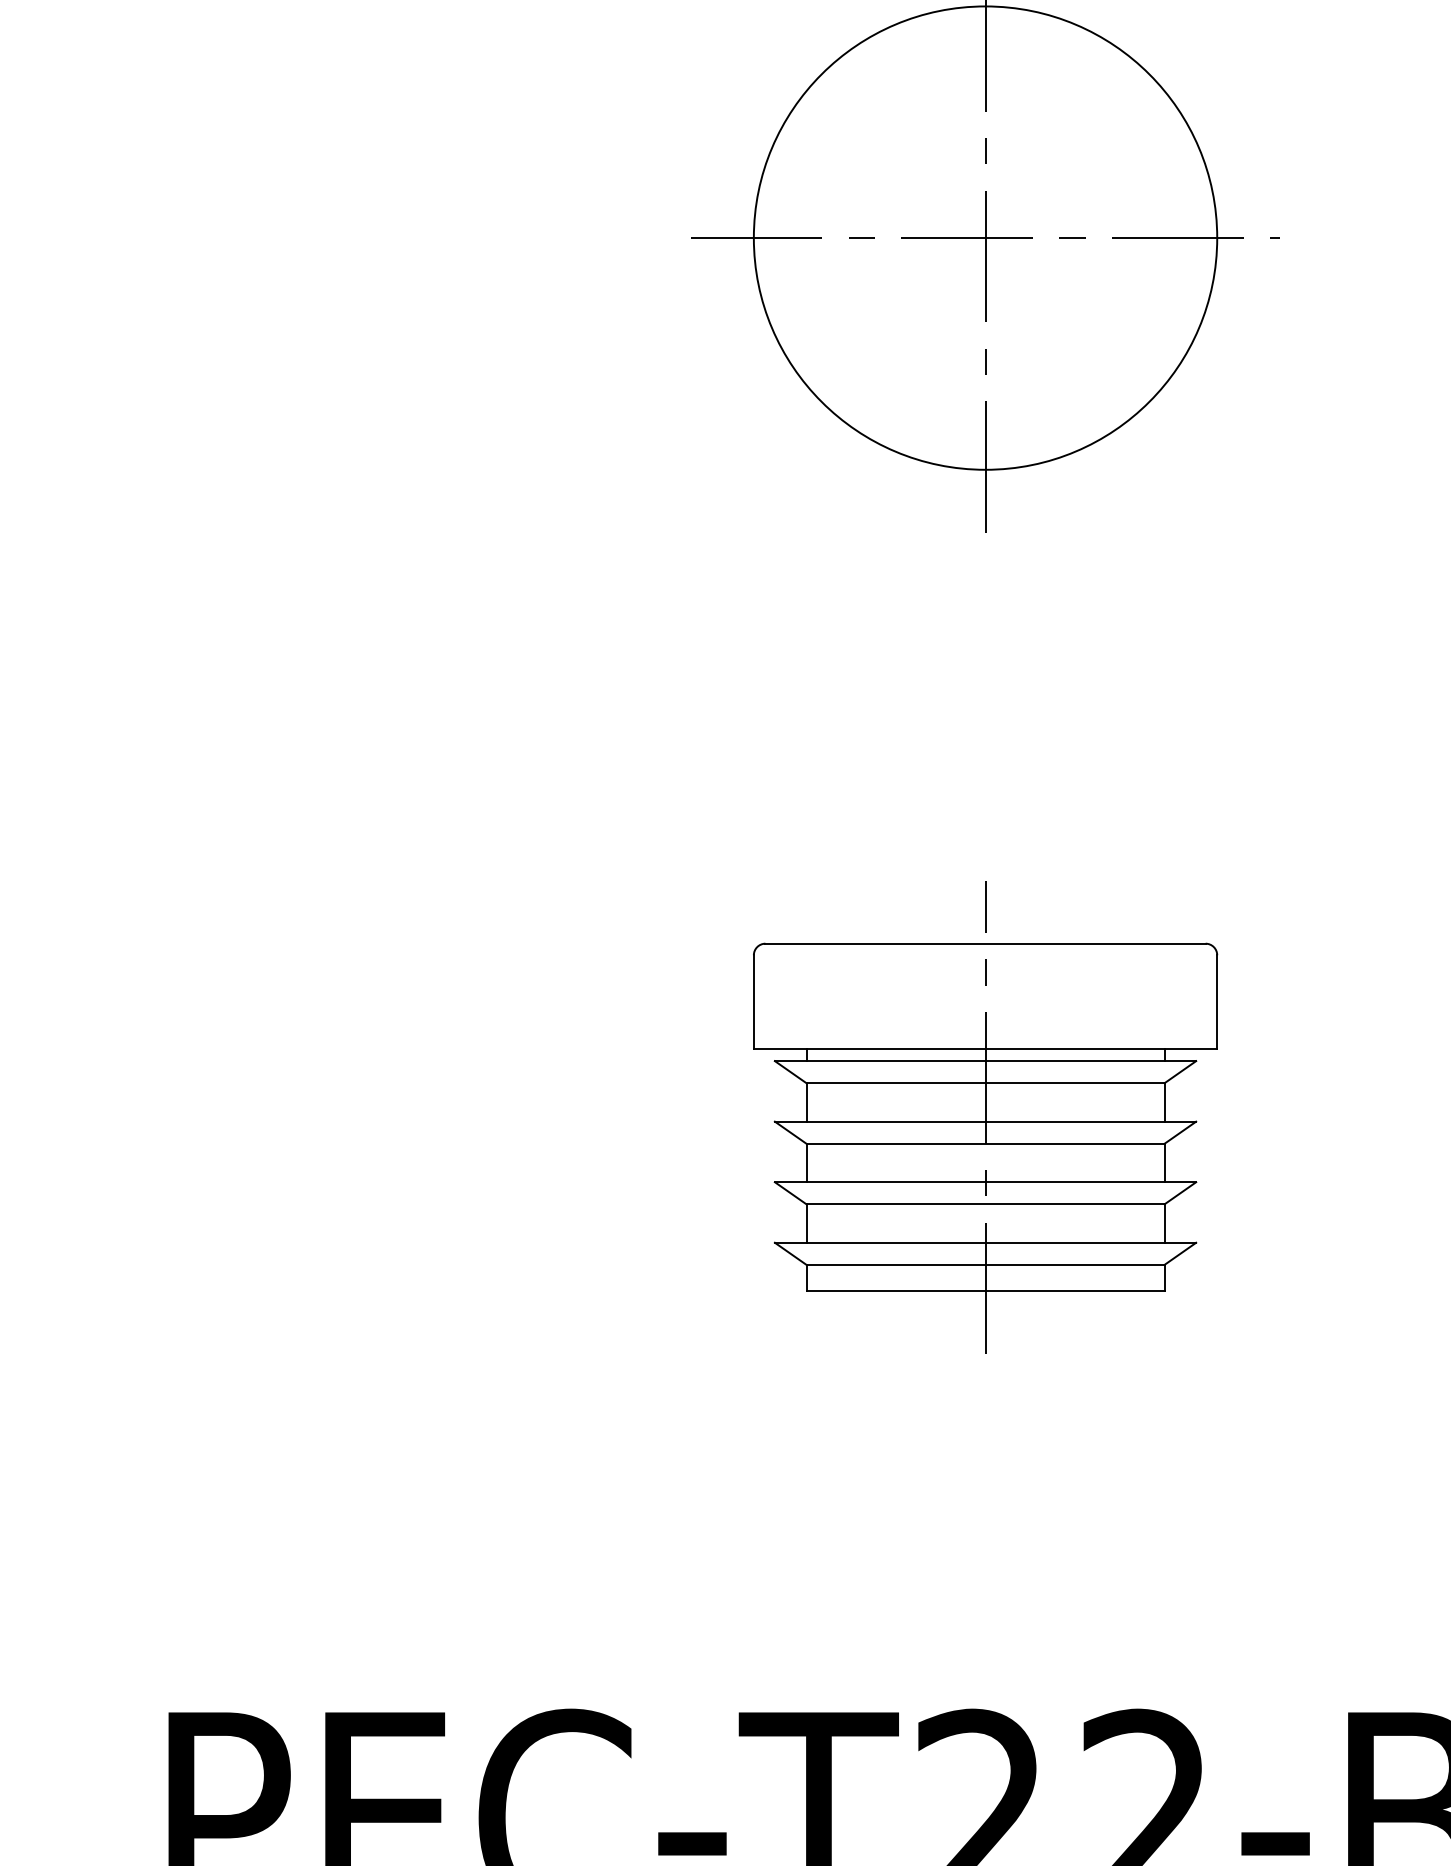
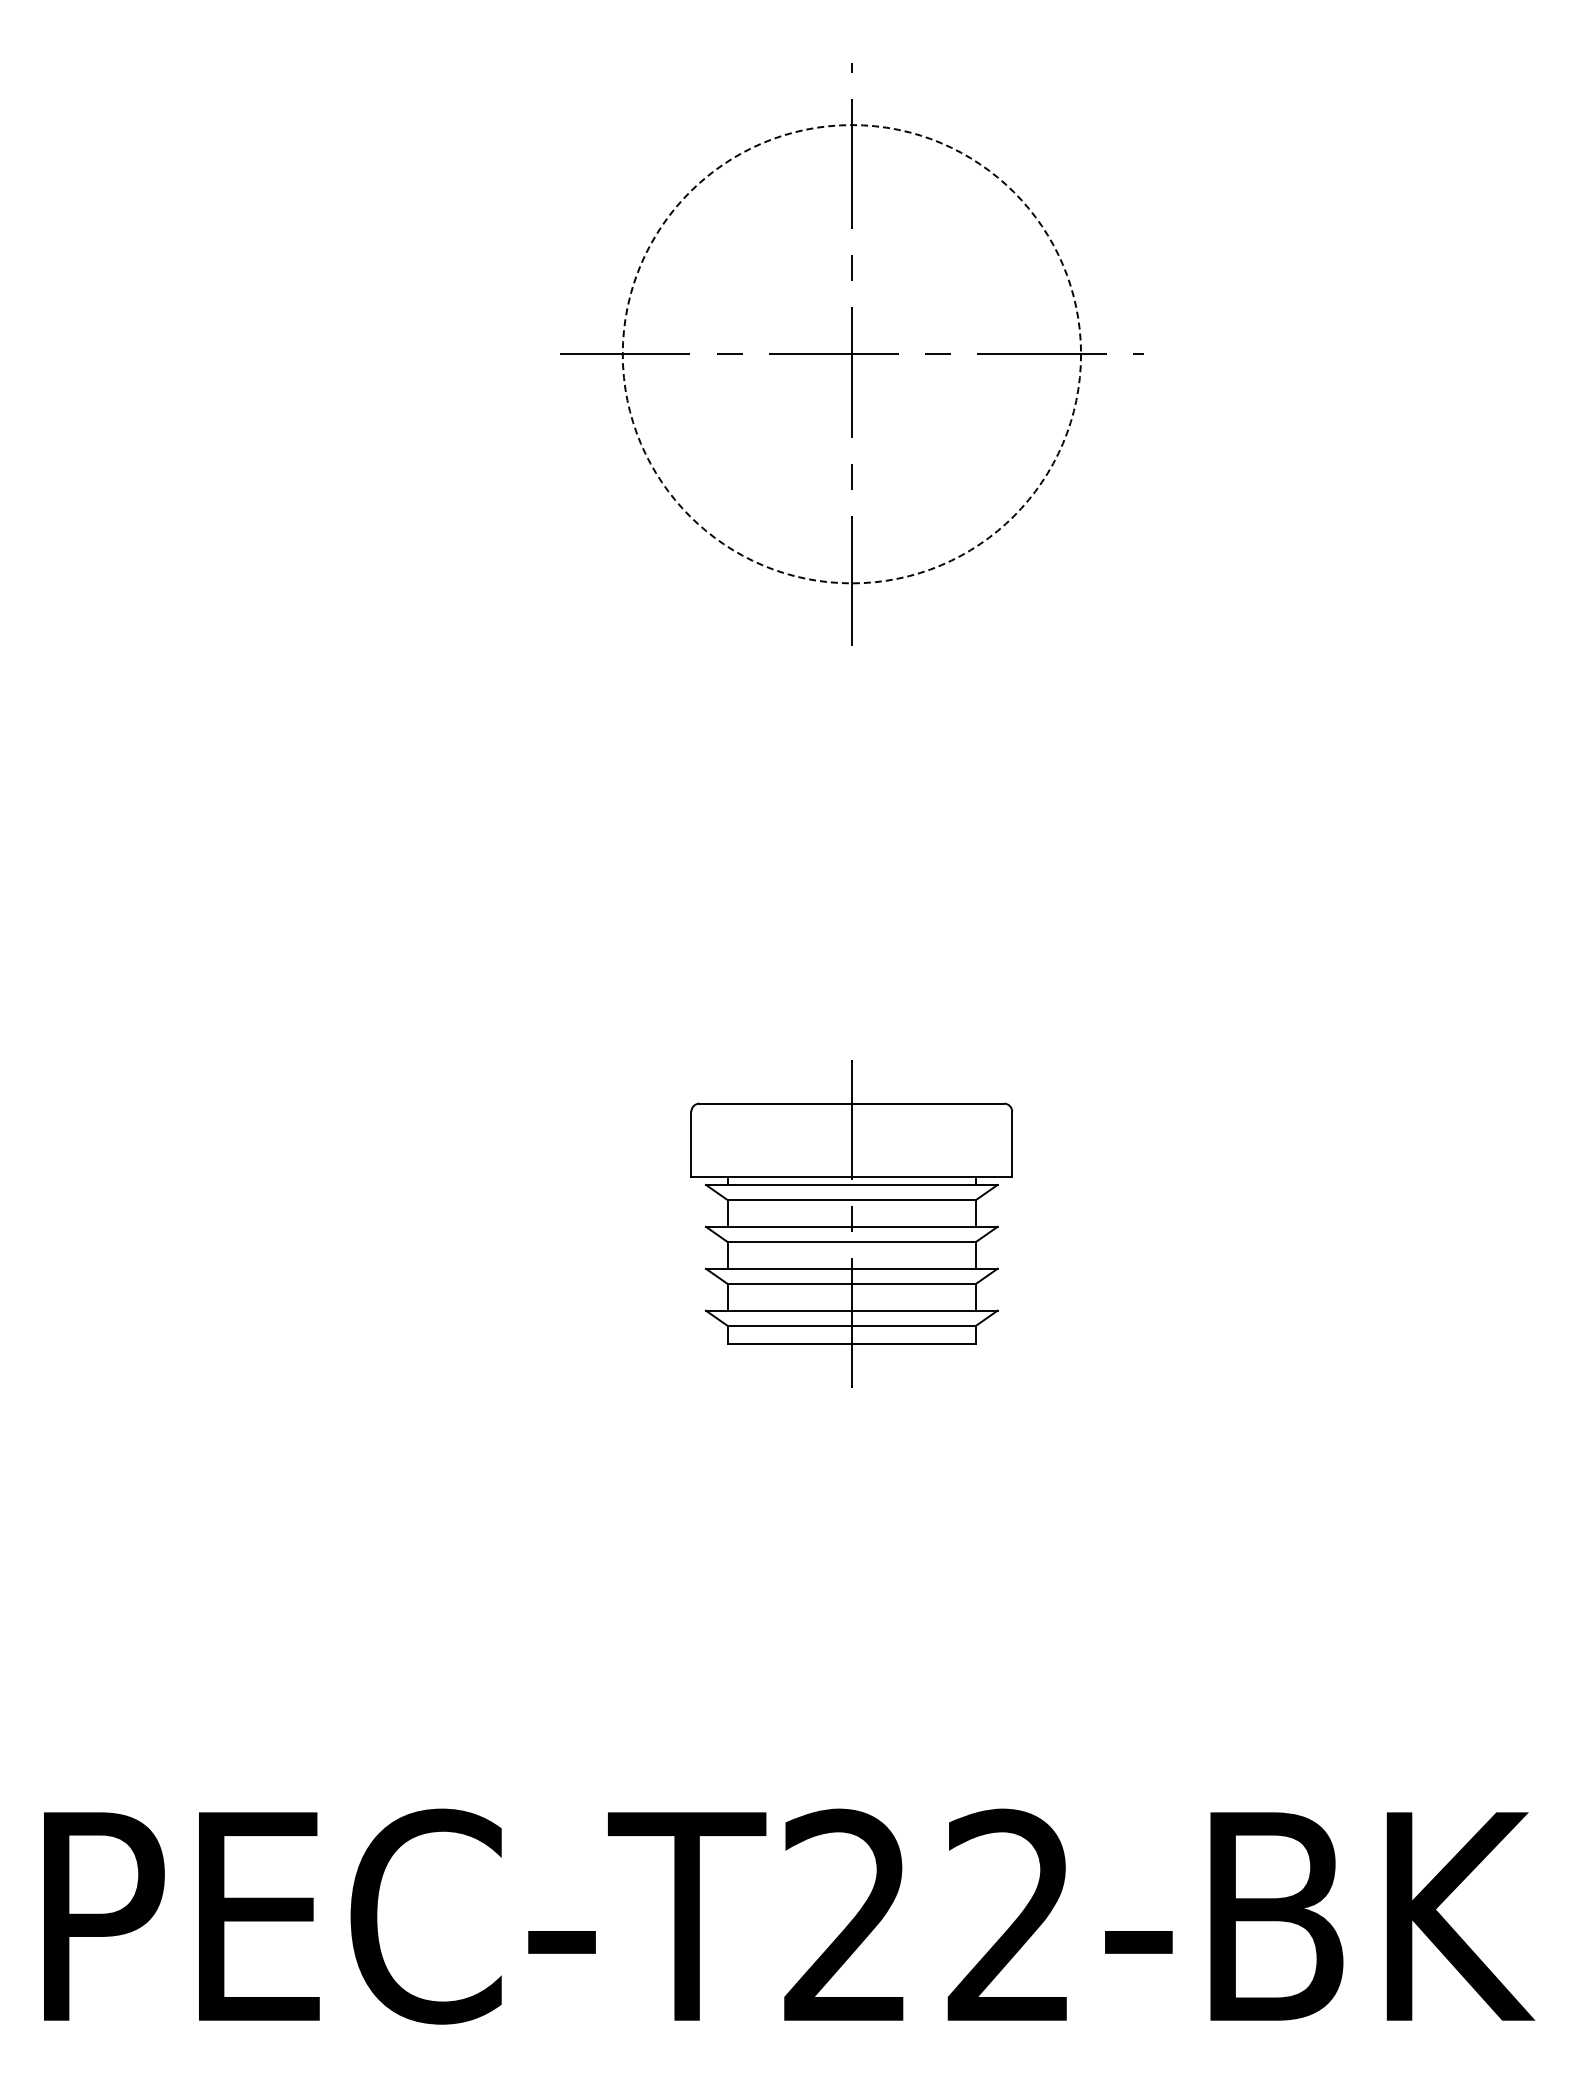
circle: (985, 238) -> (851, 354), solid -> dashed
part: (985, 1117) -> (851, 1223), size x0.7

